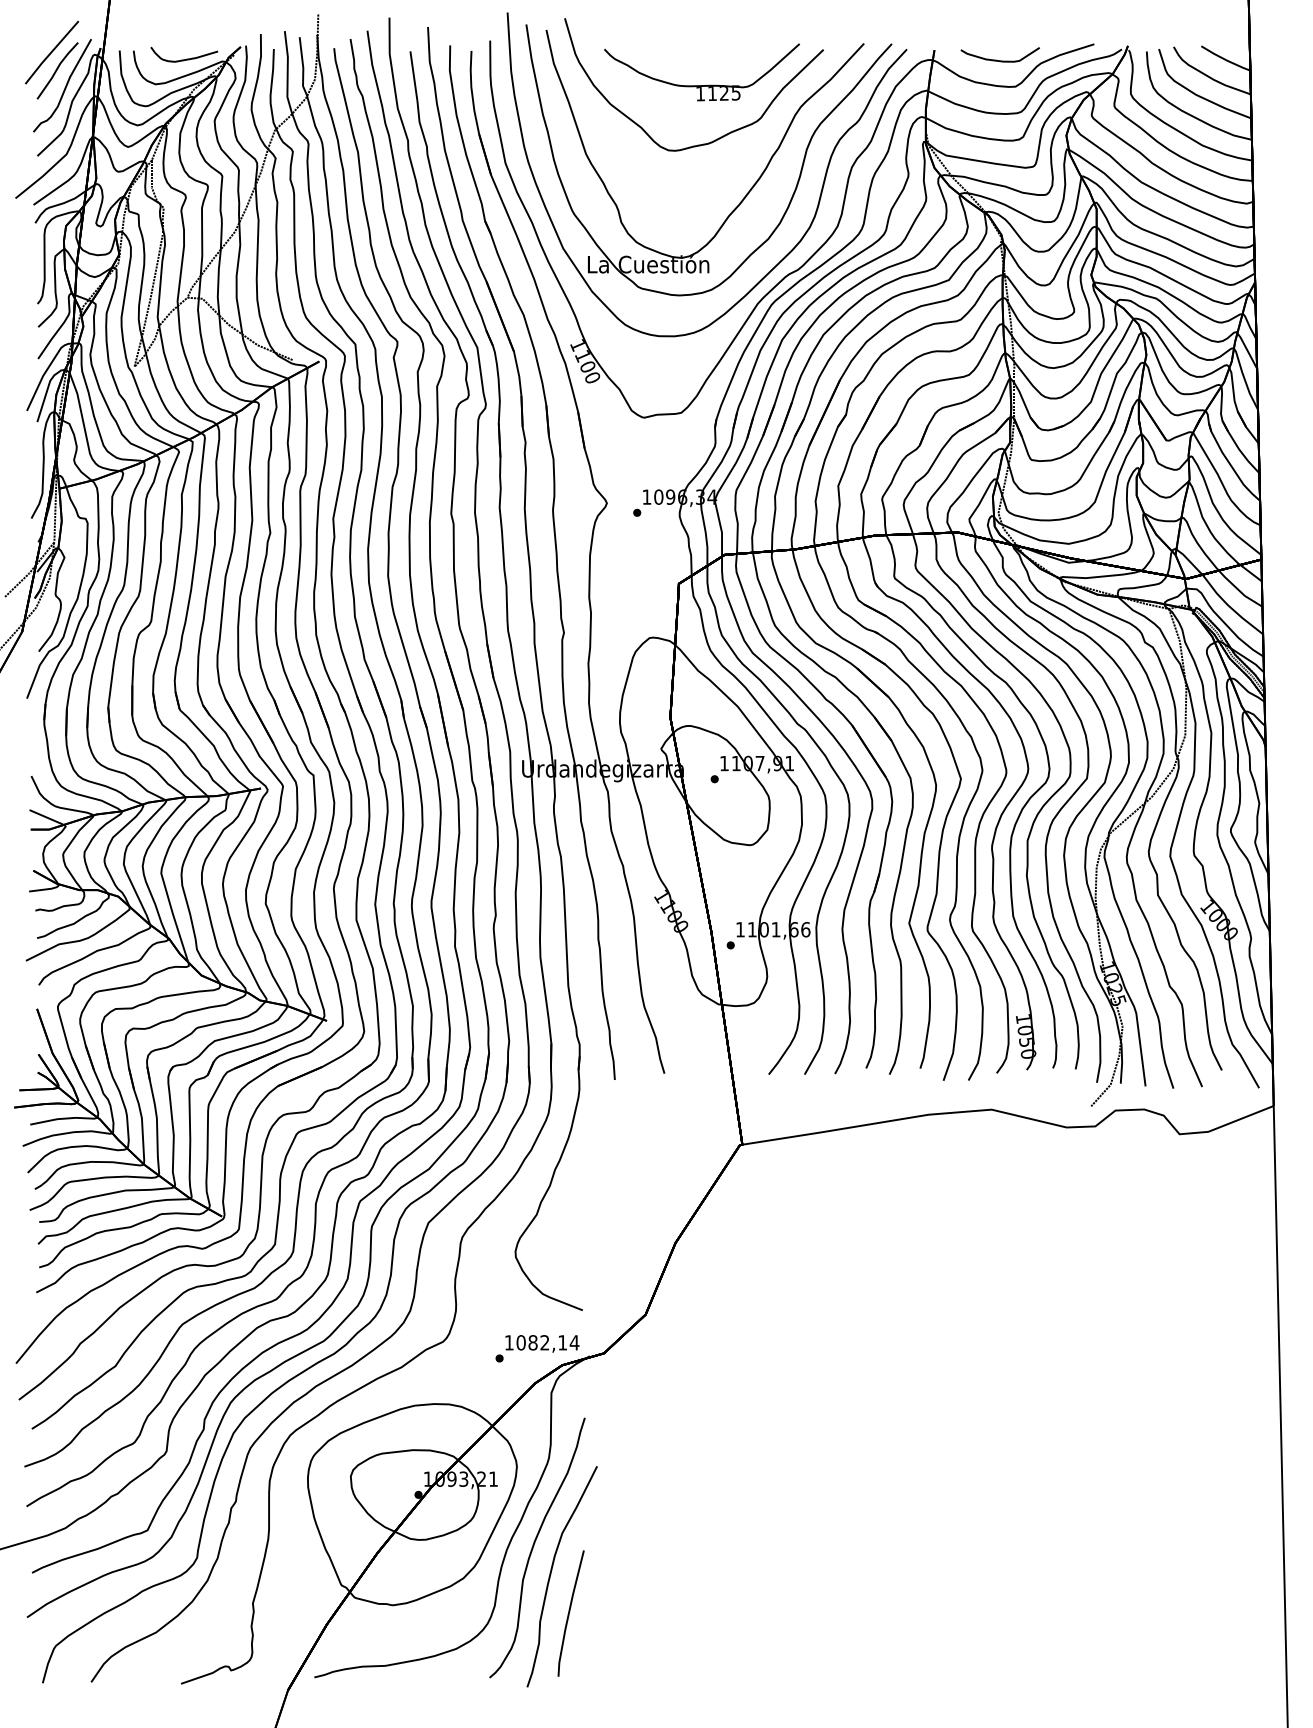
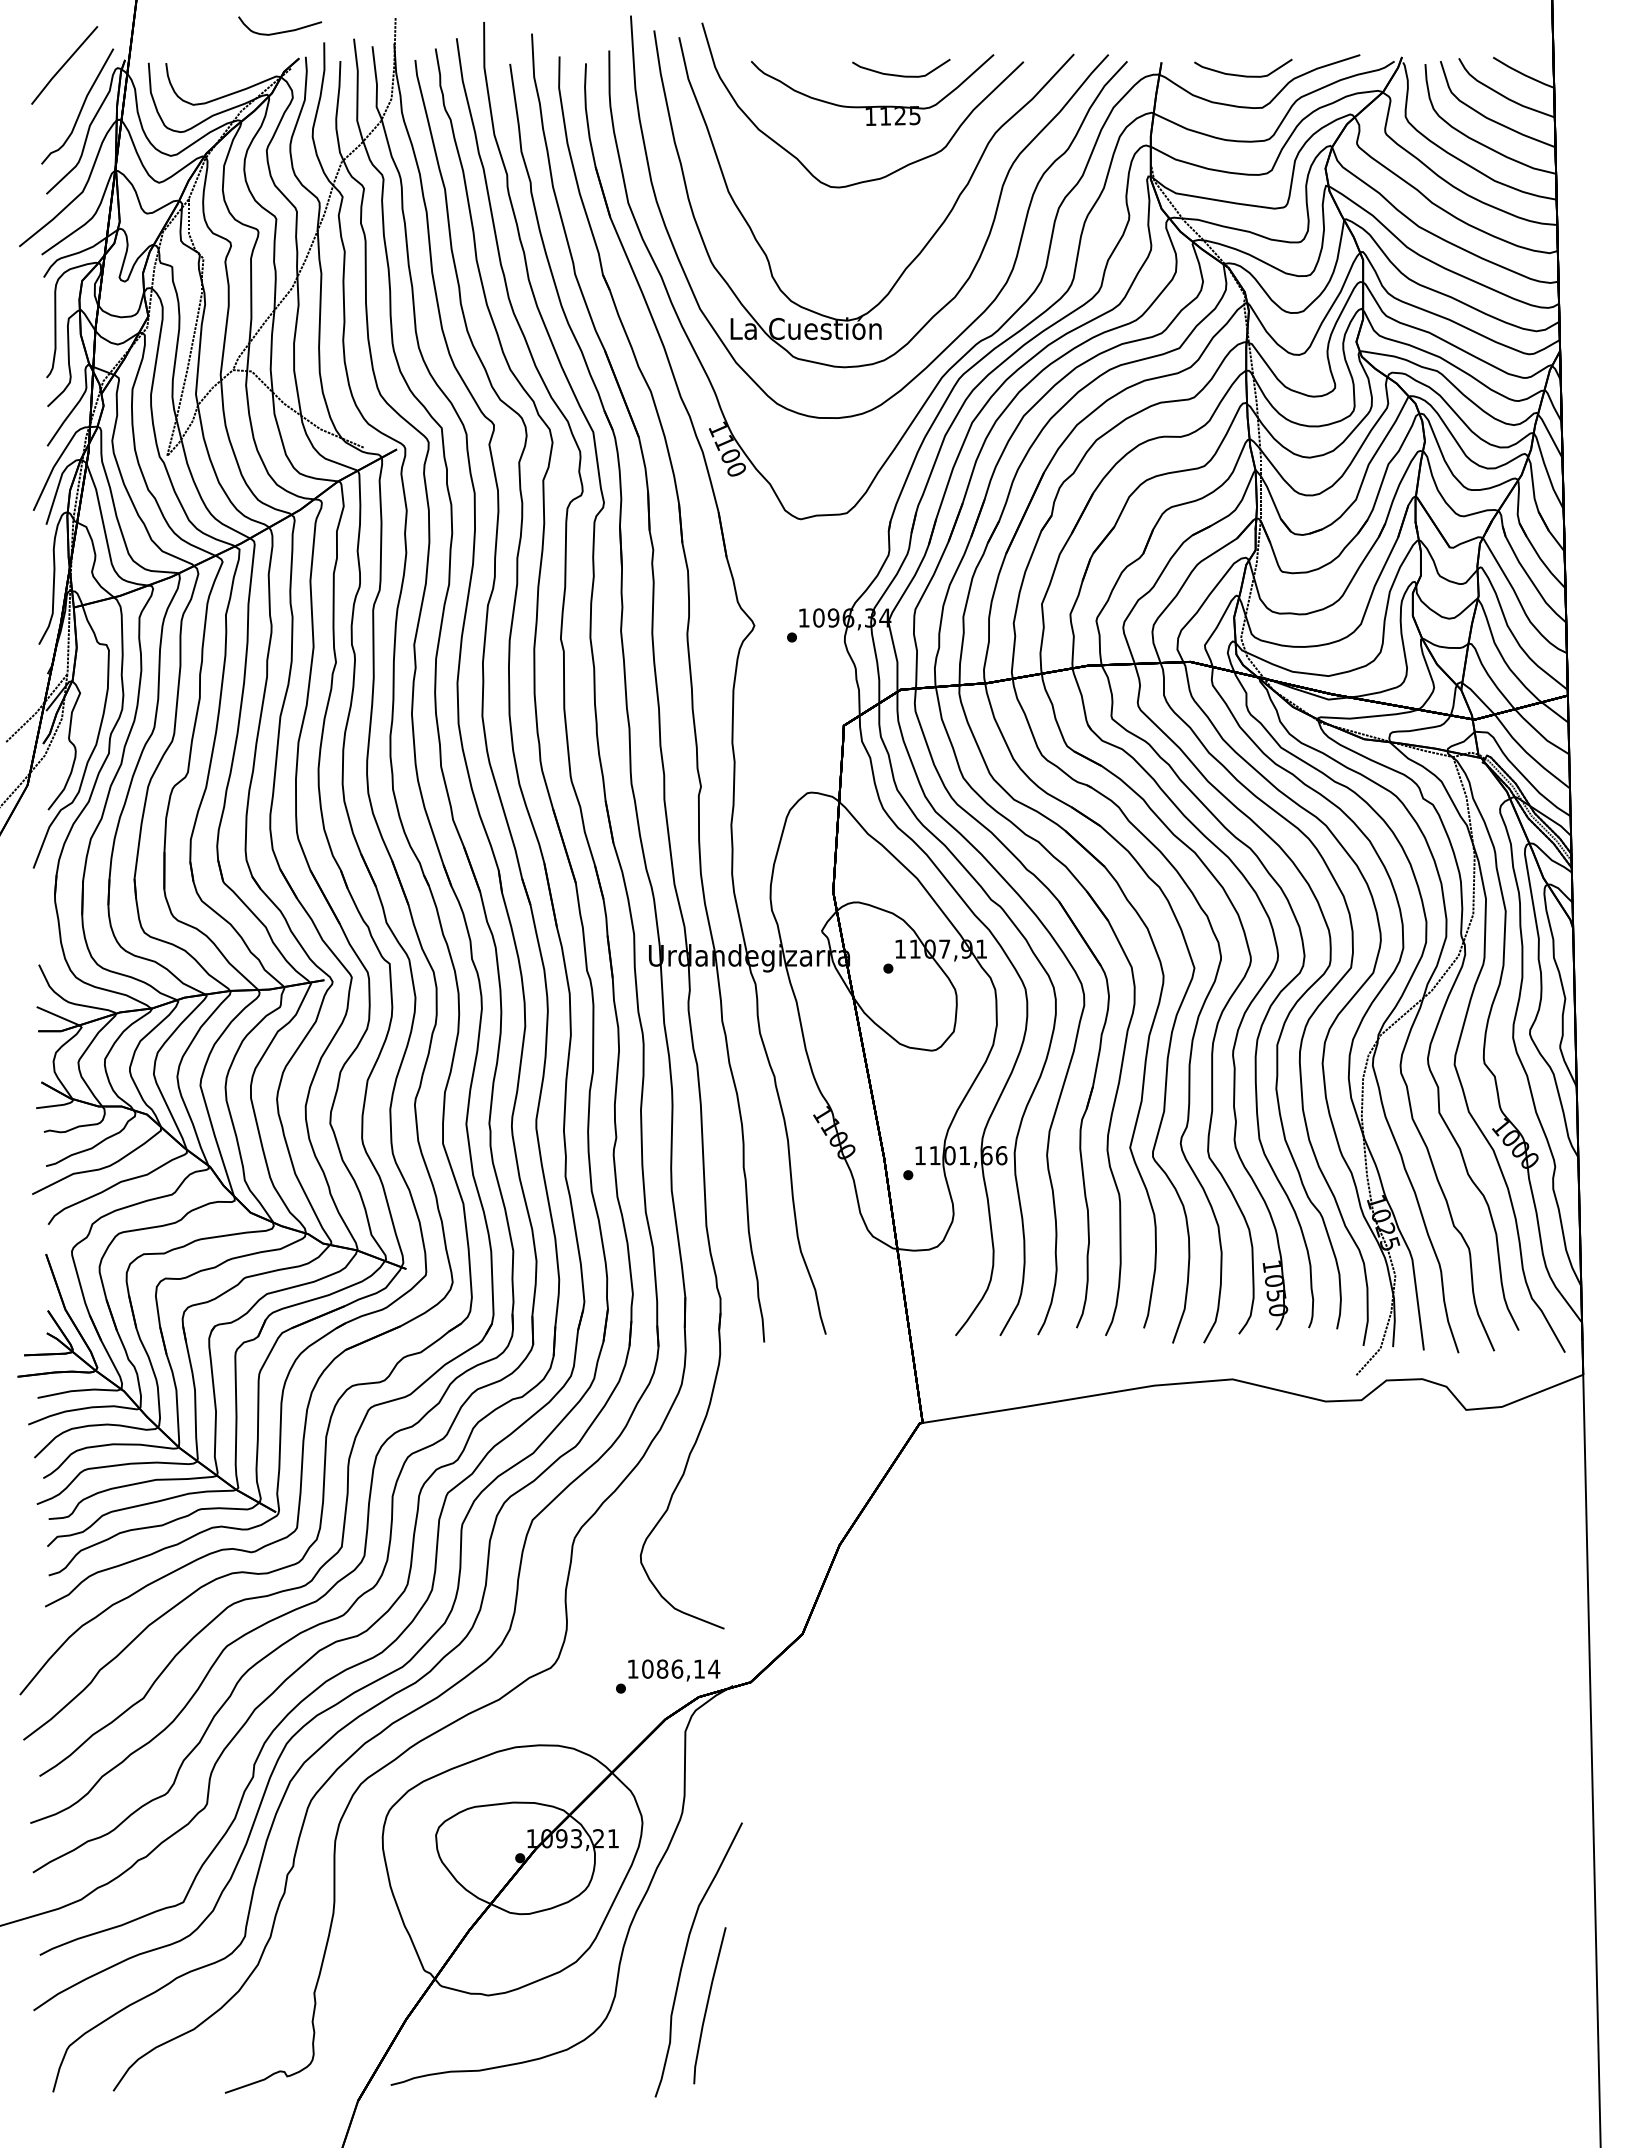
curve: (184, 59) -> (280, 31), moved
curve: (722, 59) -> (898, 74), added
line: (57, 70) -> (71, 87), removed
text: (545, 1342) -> (677, 1668), 1082,14 -> 1086,14
curve: (533, 1547) -> (663, 1923), removed

